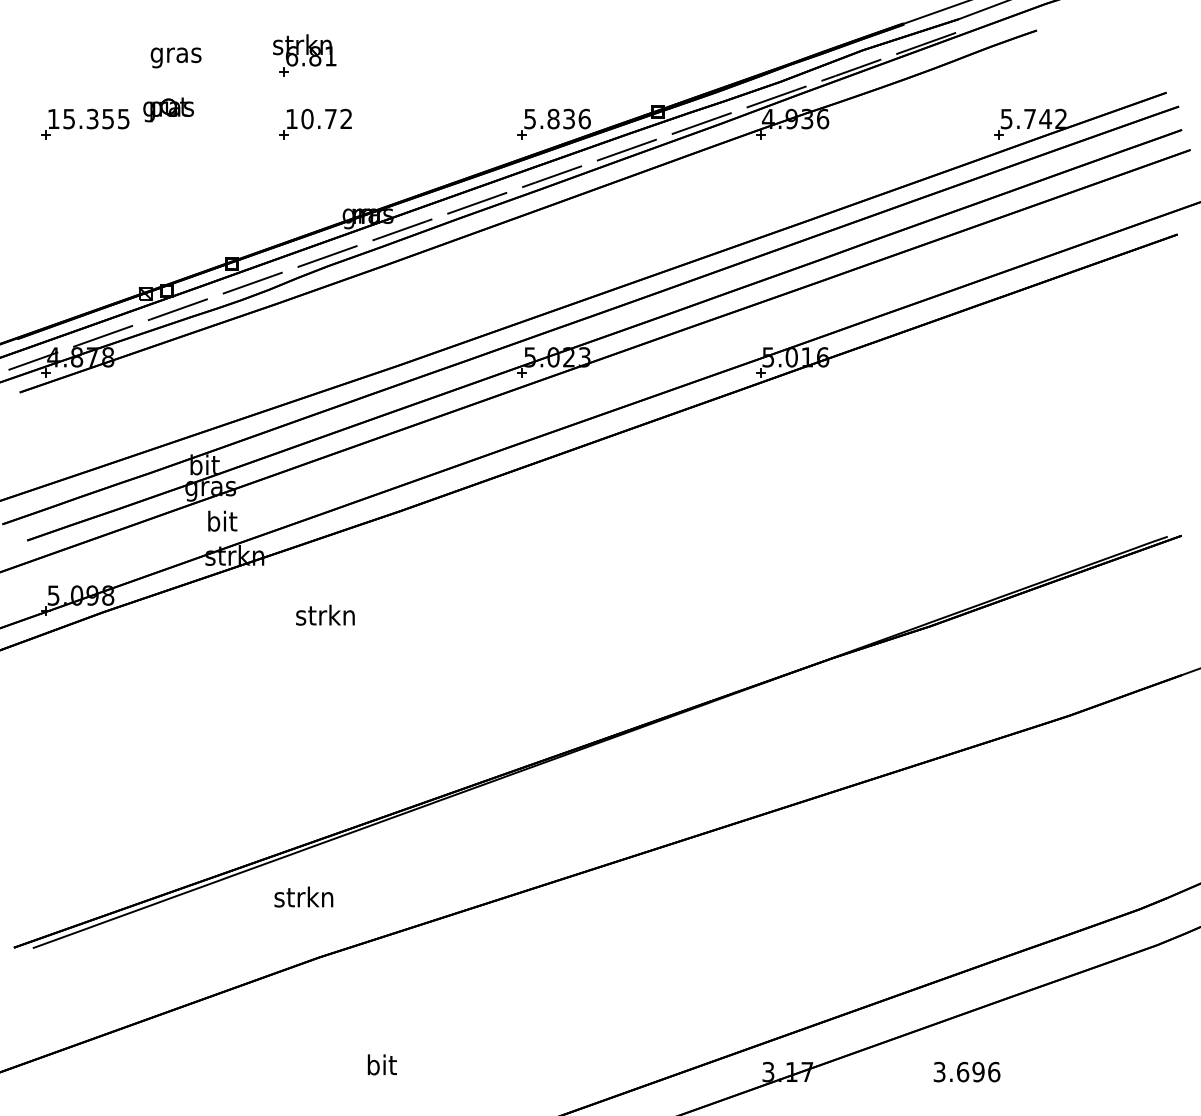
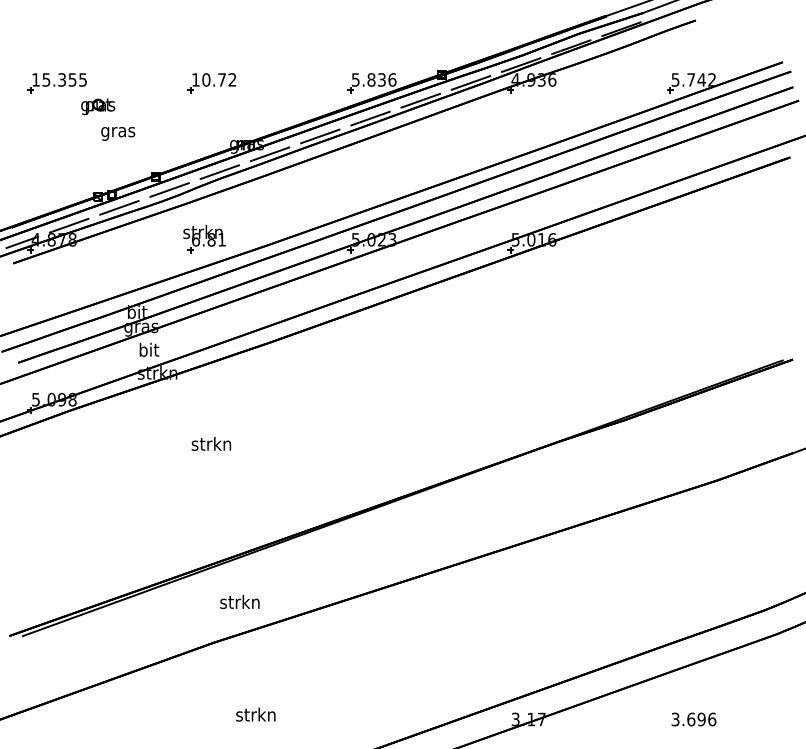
part: (304, 55) -> (204, 239), moved
text: (176, 57) -> (118, 133), moved
part: (169, 109) -> (98, 106), moved
text: (325, 614) -> (211, 443), moved
text: (303, 897) -> (239, 602), moved
text: (380, 1064) -> (255, 714), bit -> strkn
text: (966, 1072) -> (693, 719), moved

